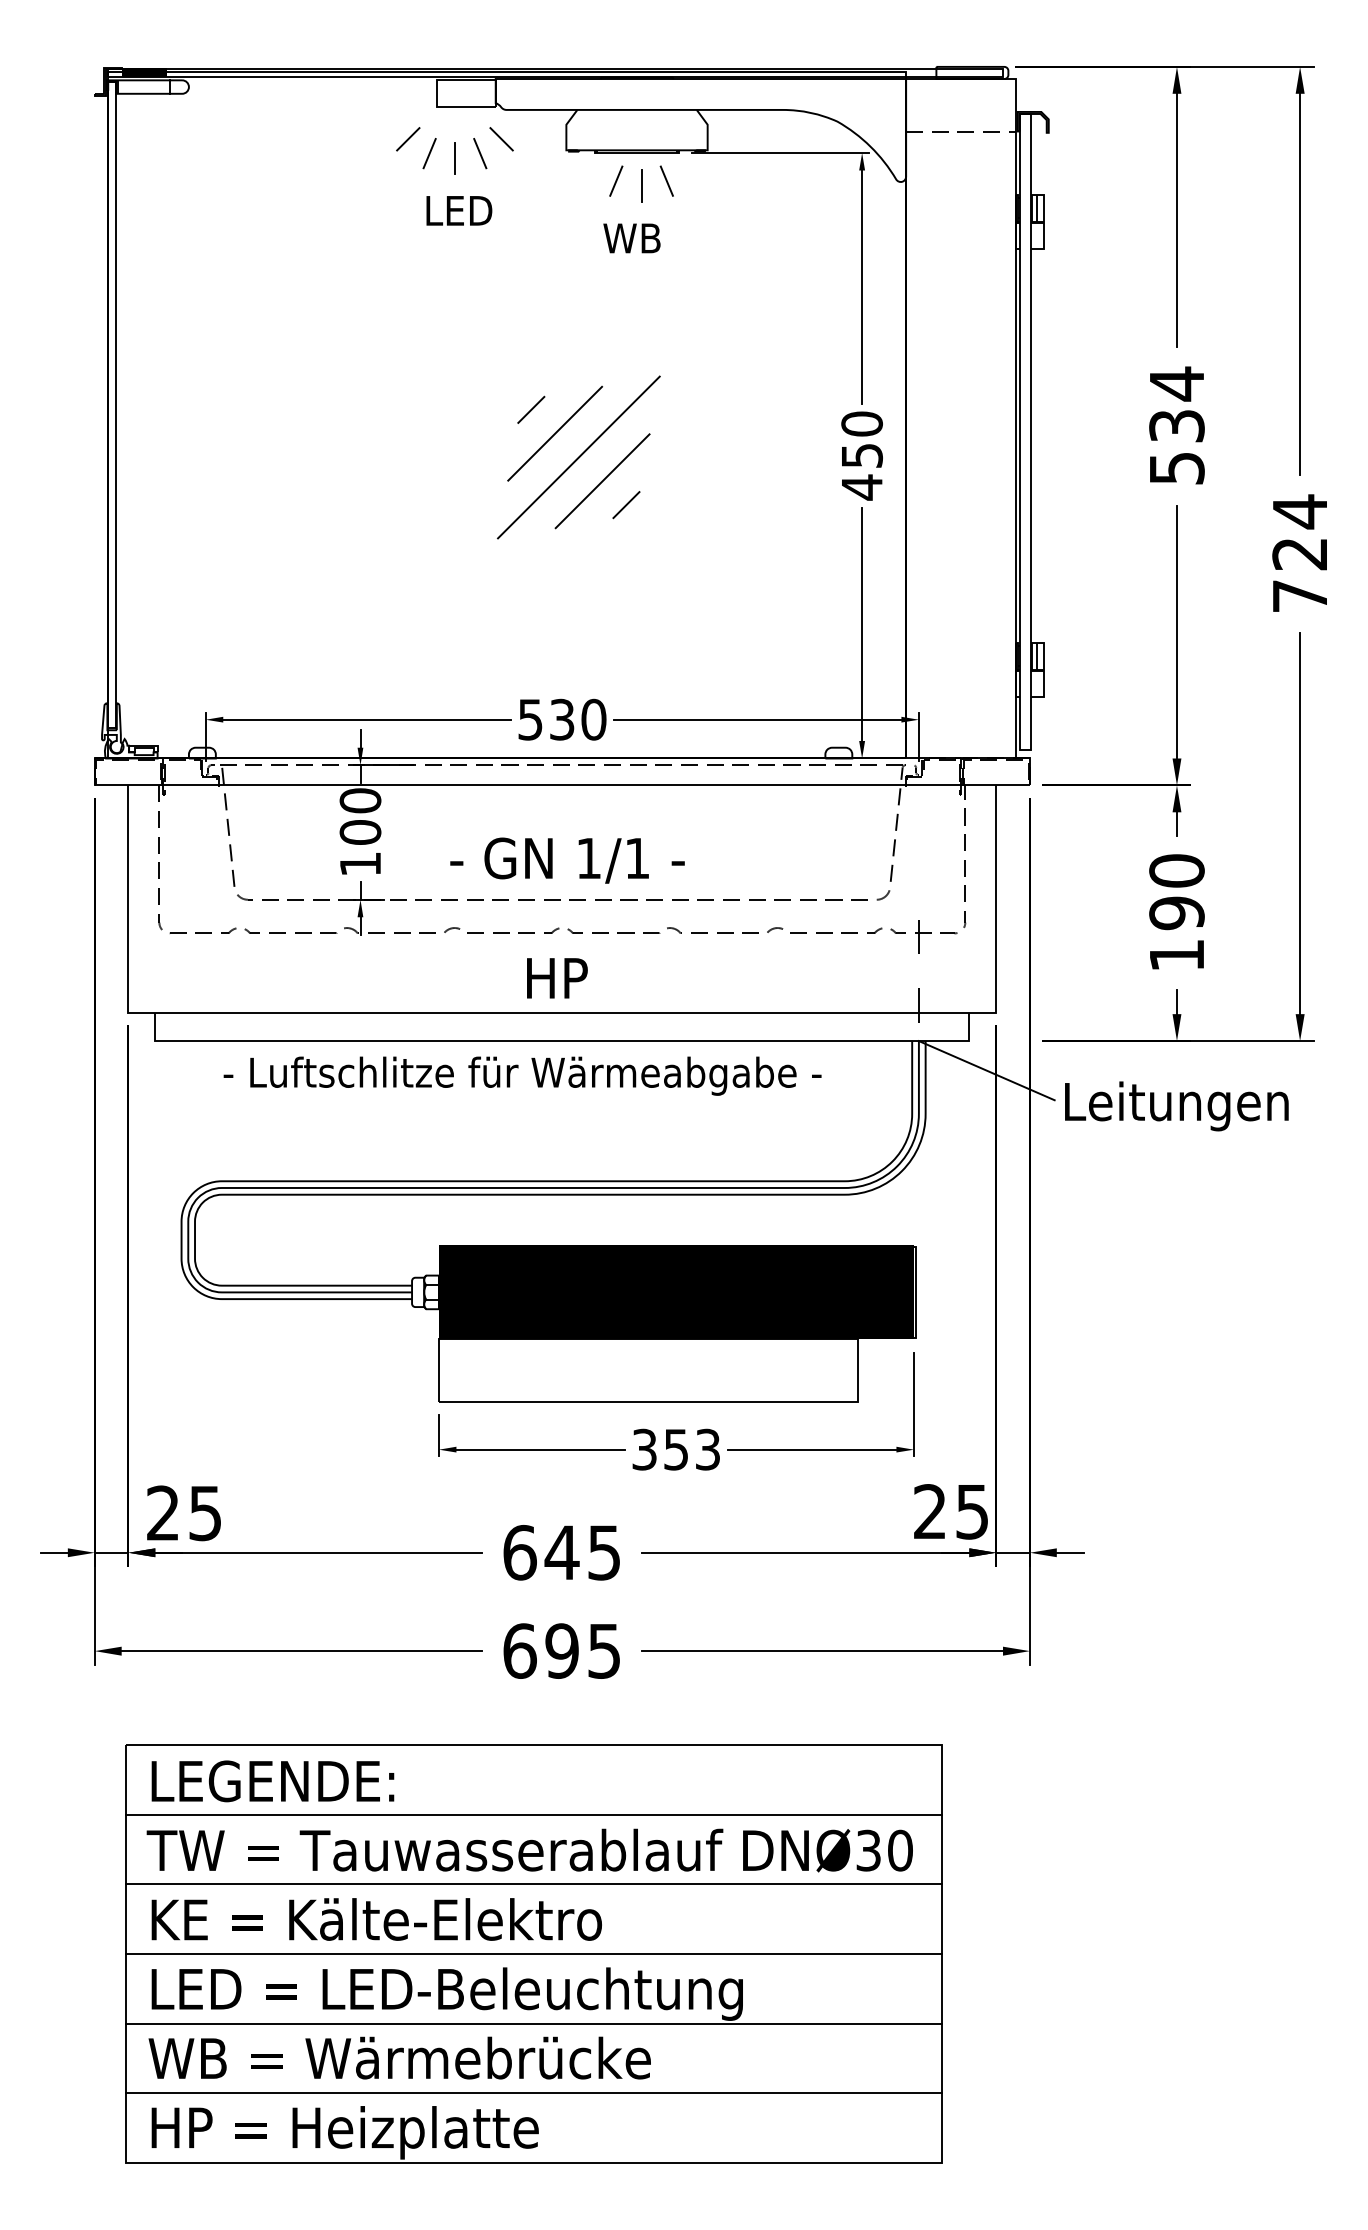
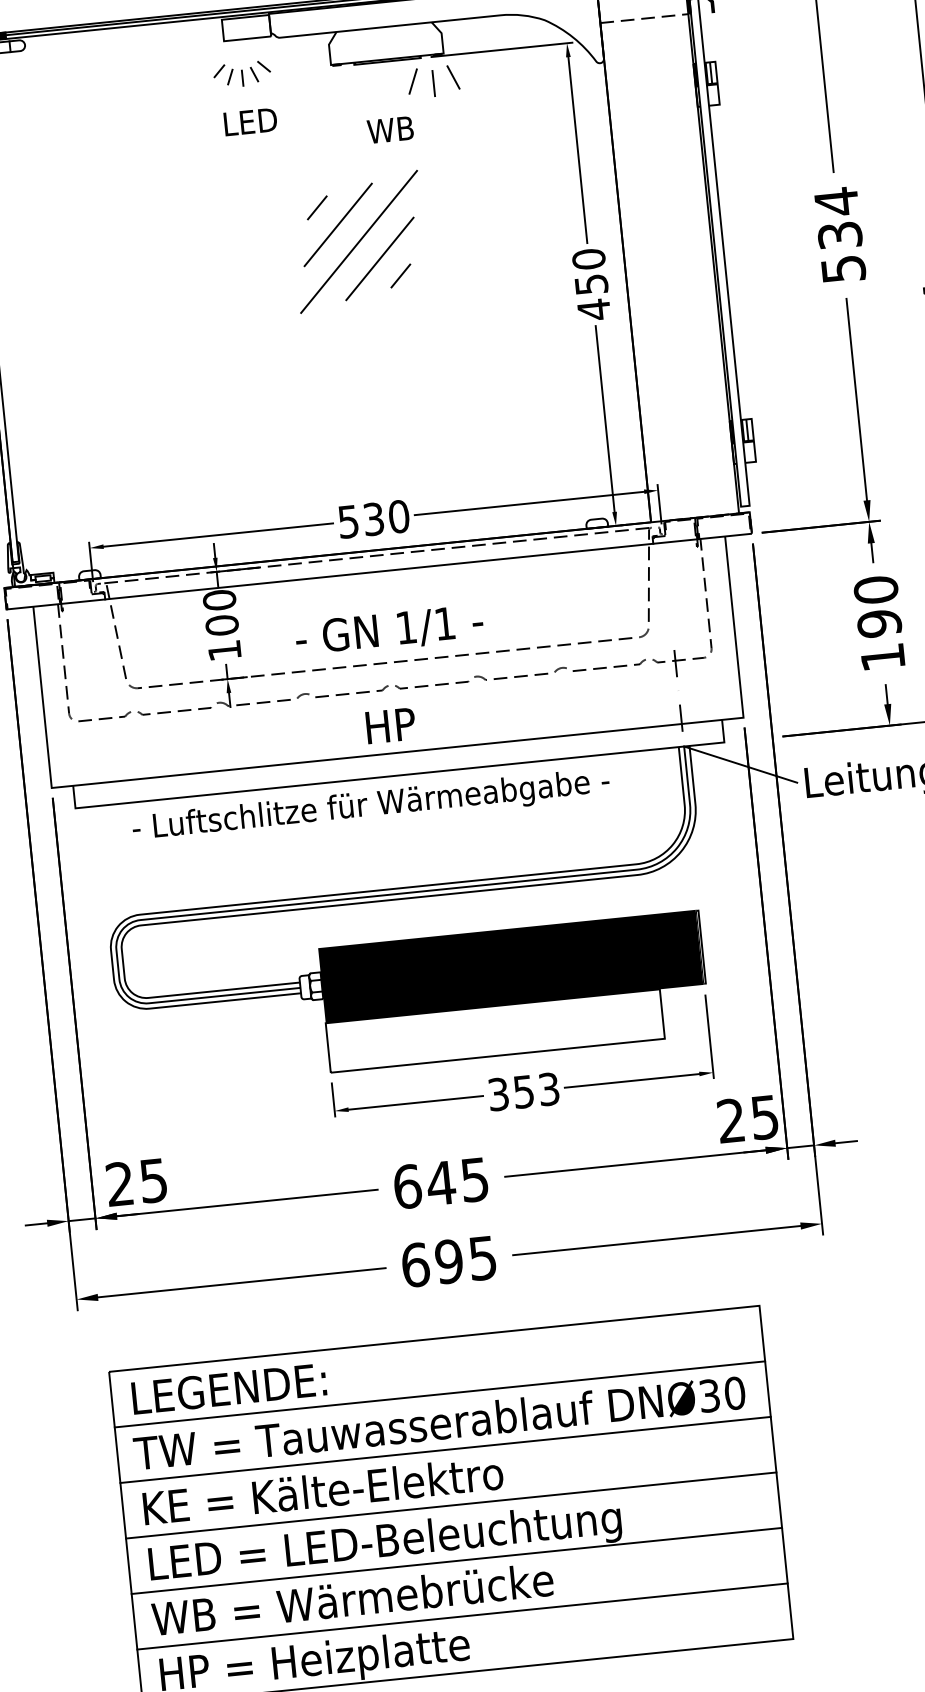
part: (454, 150) -> (241, 74), size x0.6
part: (641, 183) -> (433, 81), moved
part: (578, 457) -> (358, 241), moved

